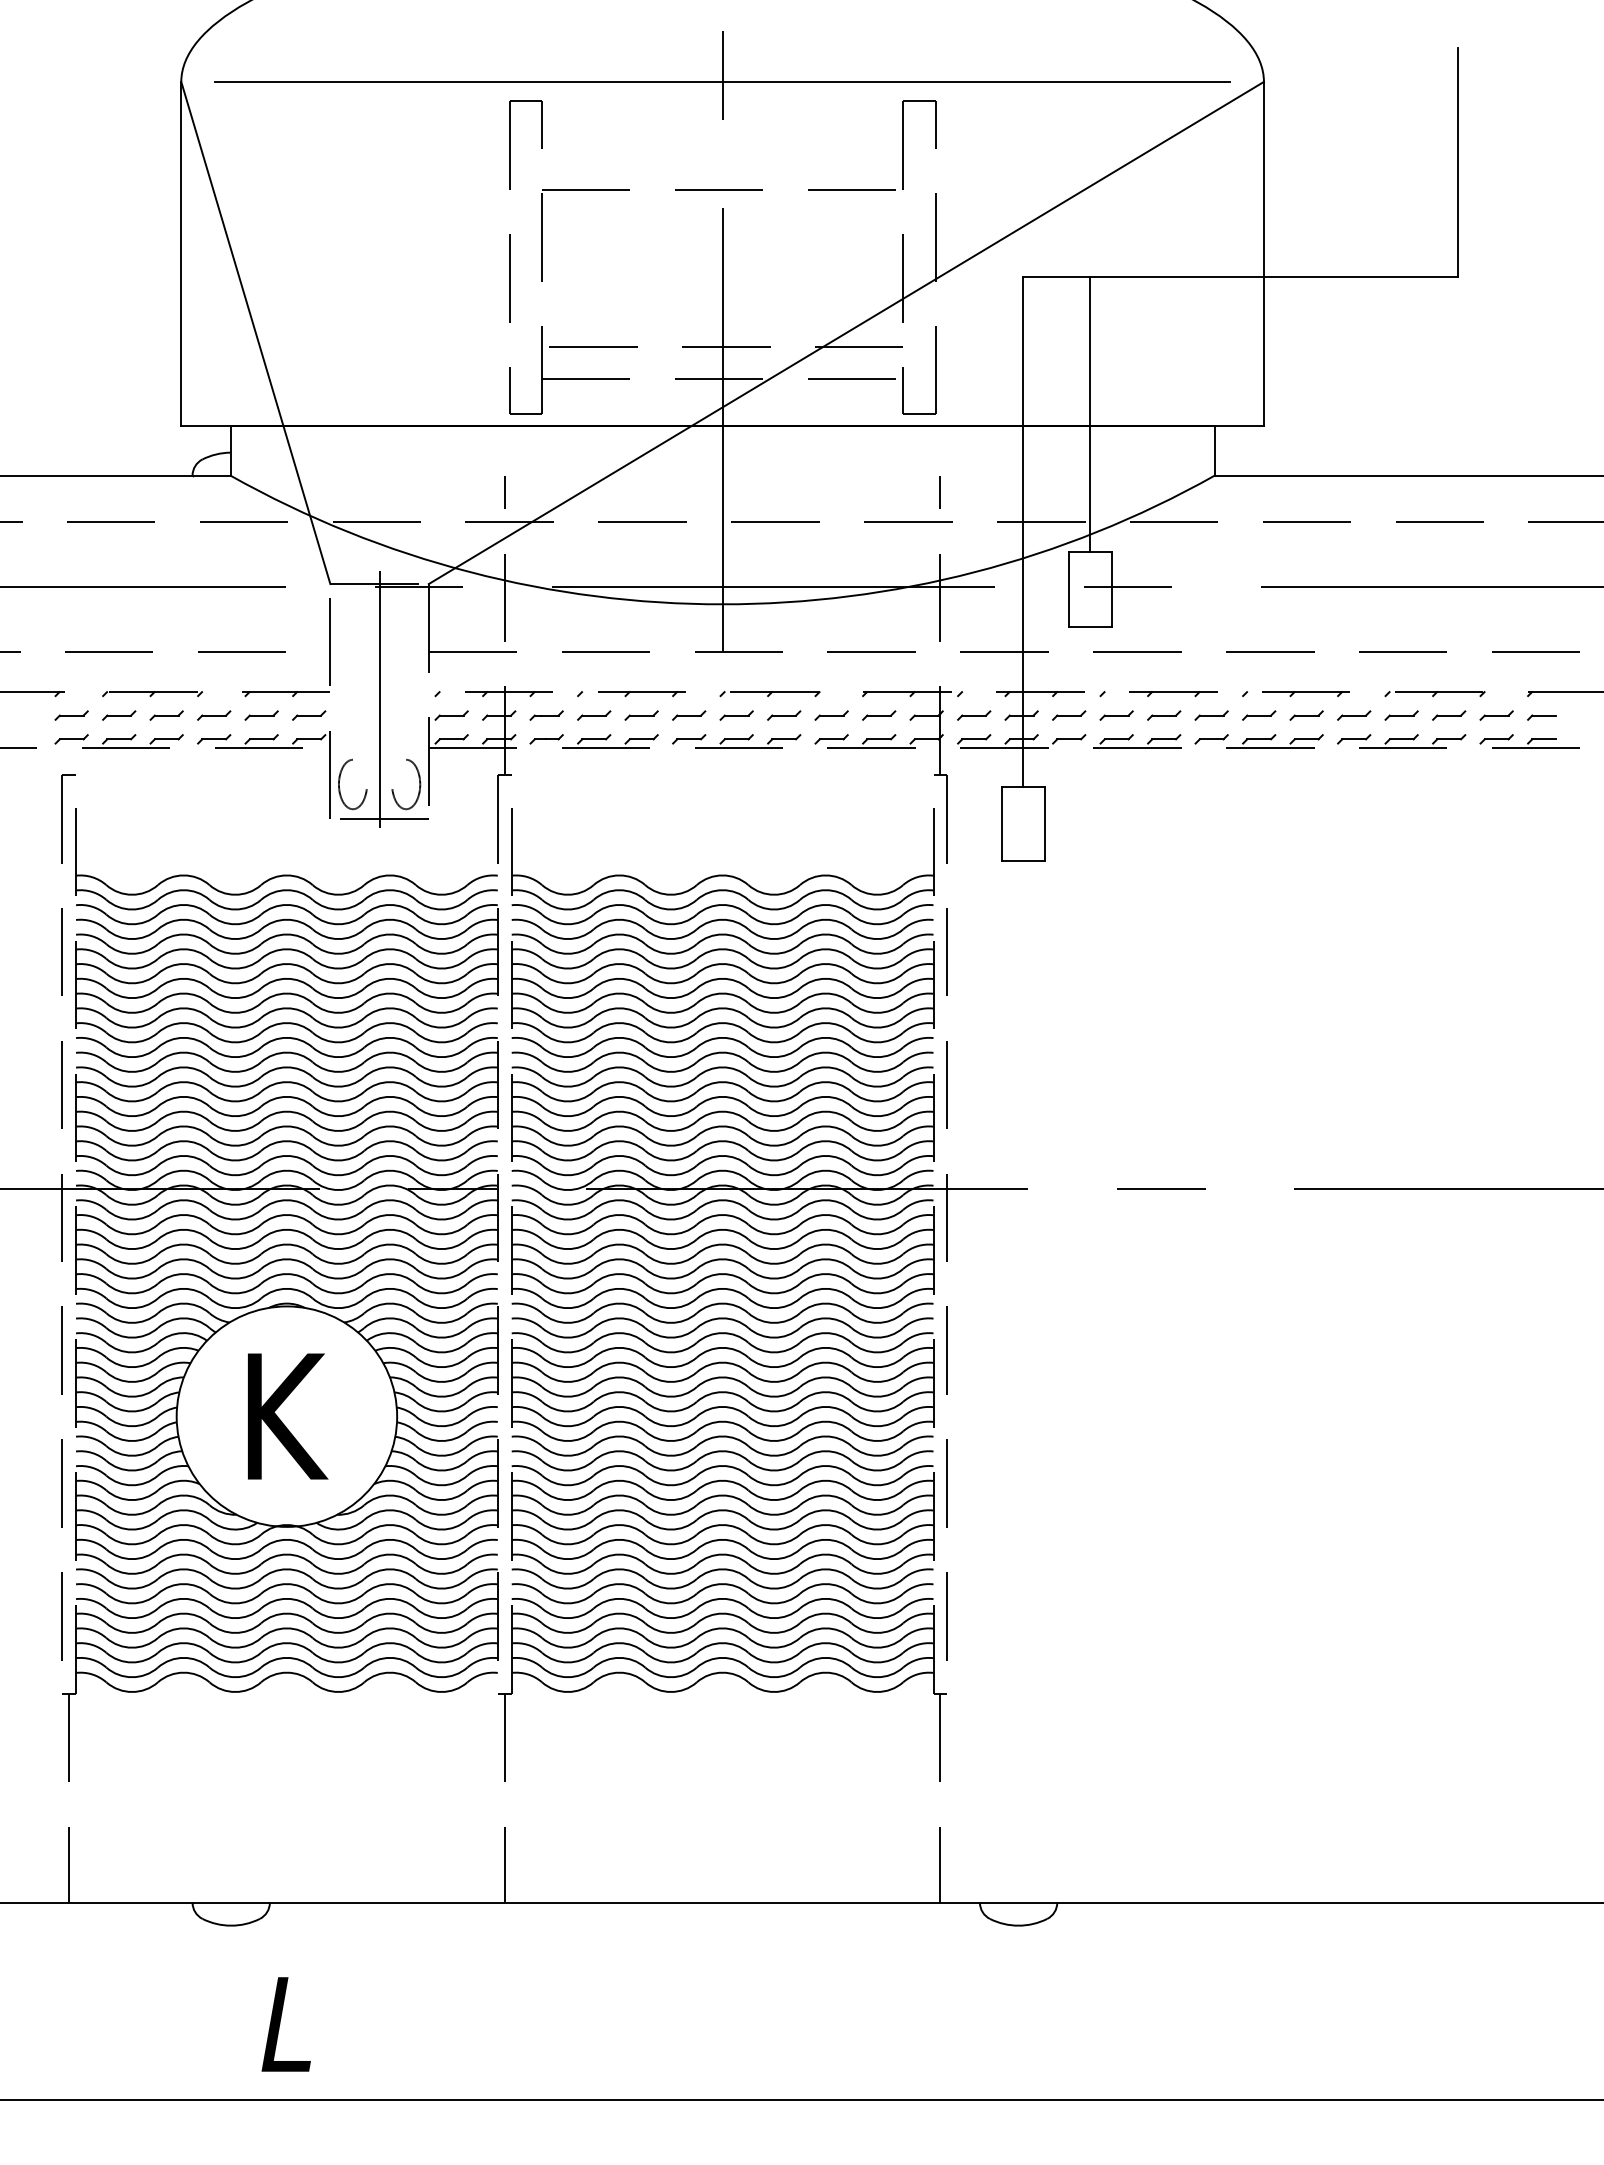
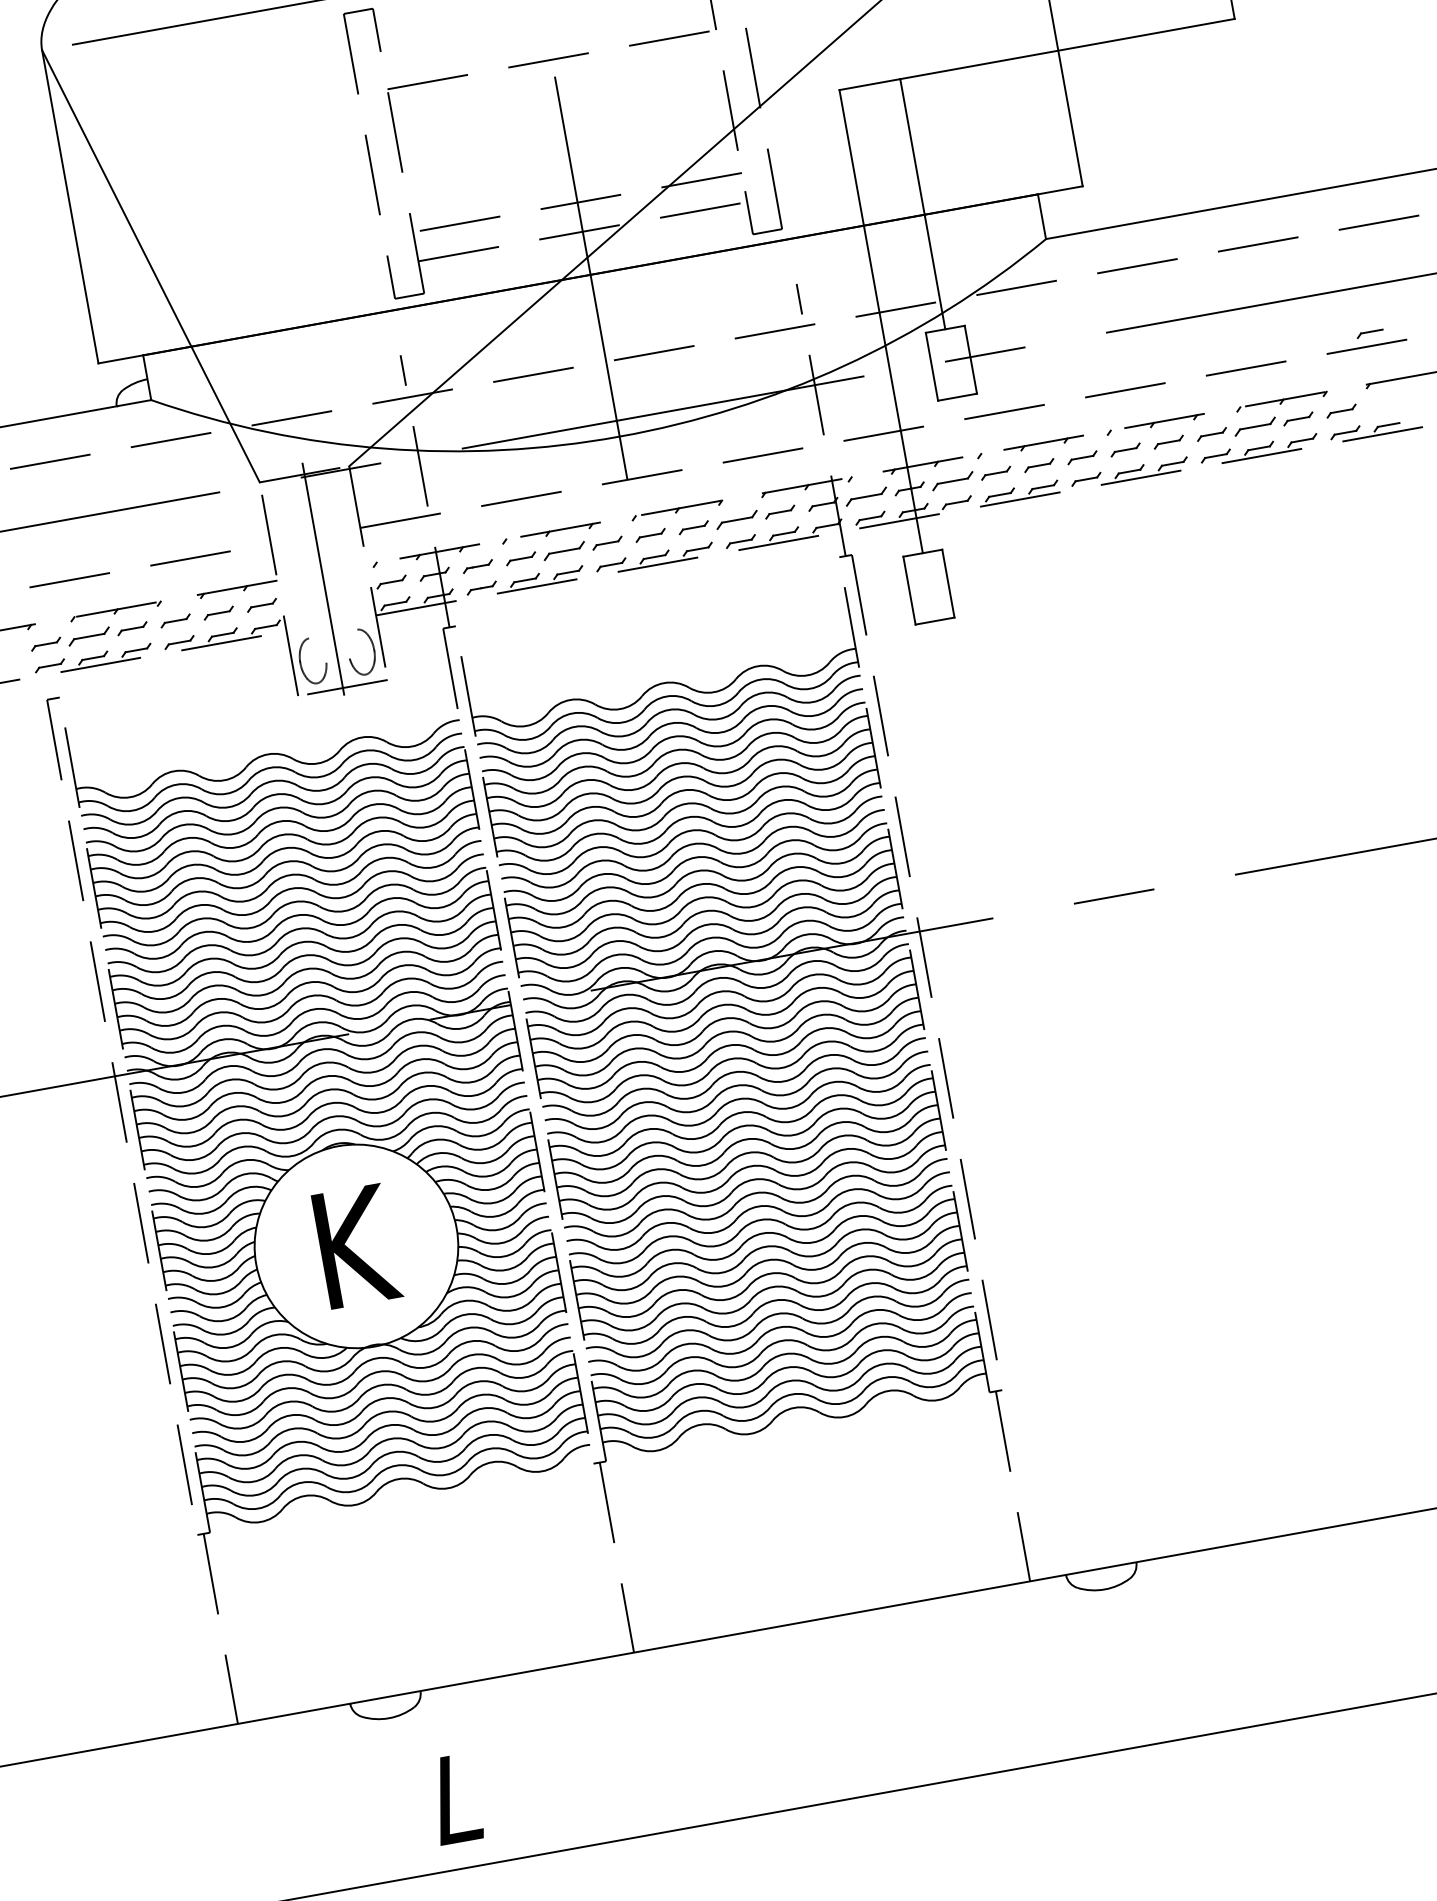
part: (119, 715) -> (89, 636), size x1.4
part: (641, 715) -> (564, 550), size x1.4
part: (831, 715) -> (736, 519), size x1.4
part: (974, 715) -> (866, 496), size x1.4
part: (1069, 715) -> (953, 480), size x1.4
part: (1401, 715) -> (1255, 426), size x1.4
part: (1541, 717) -> (1369, 333), moved

